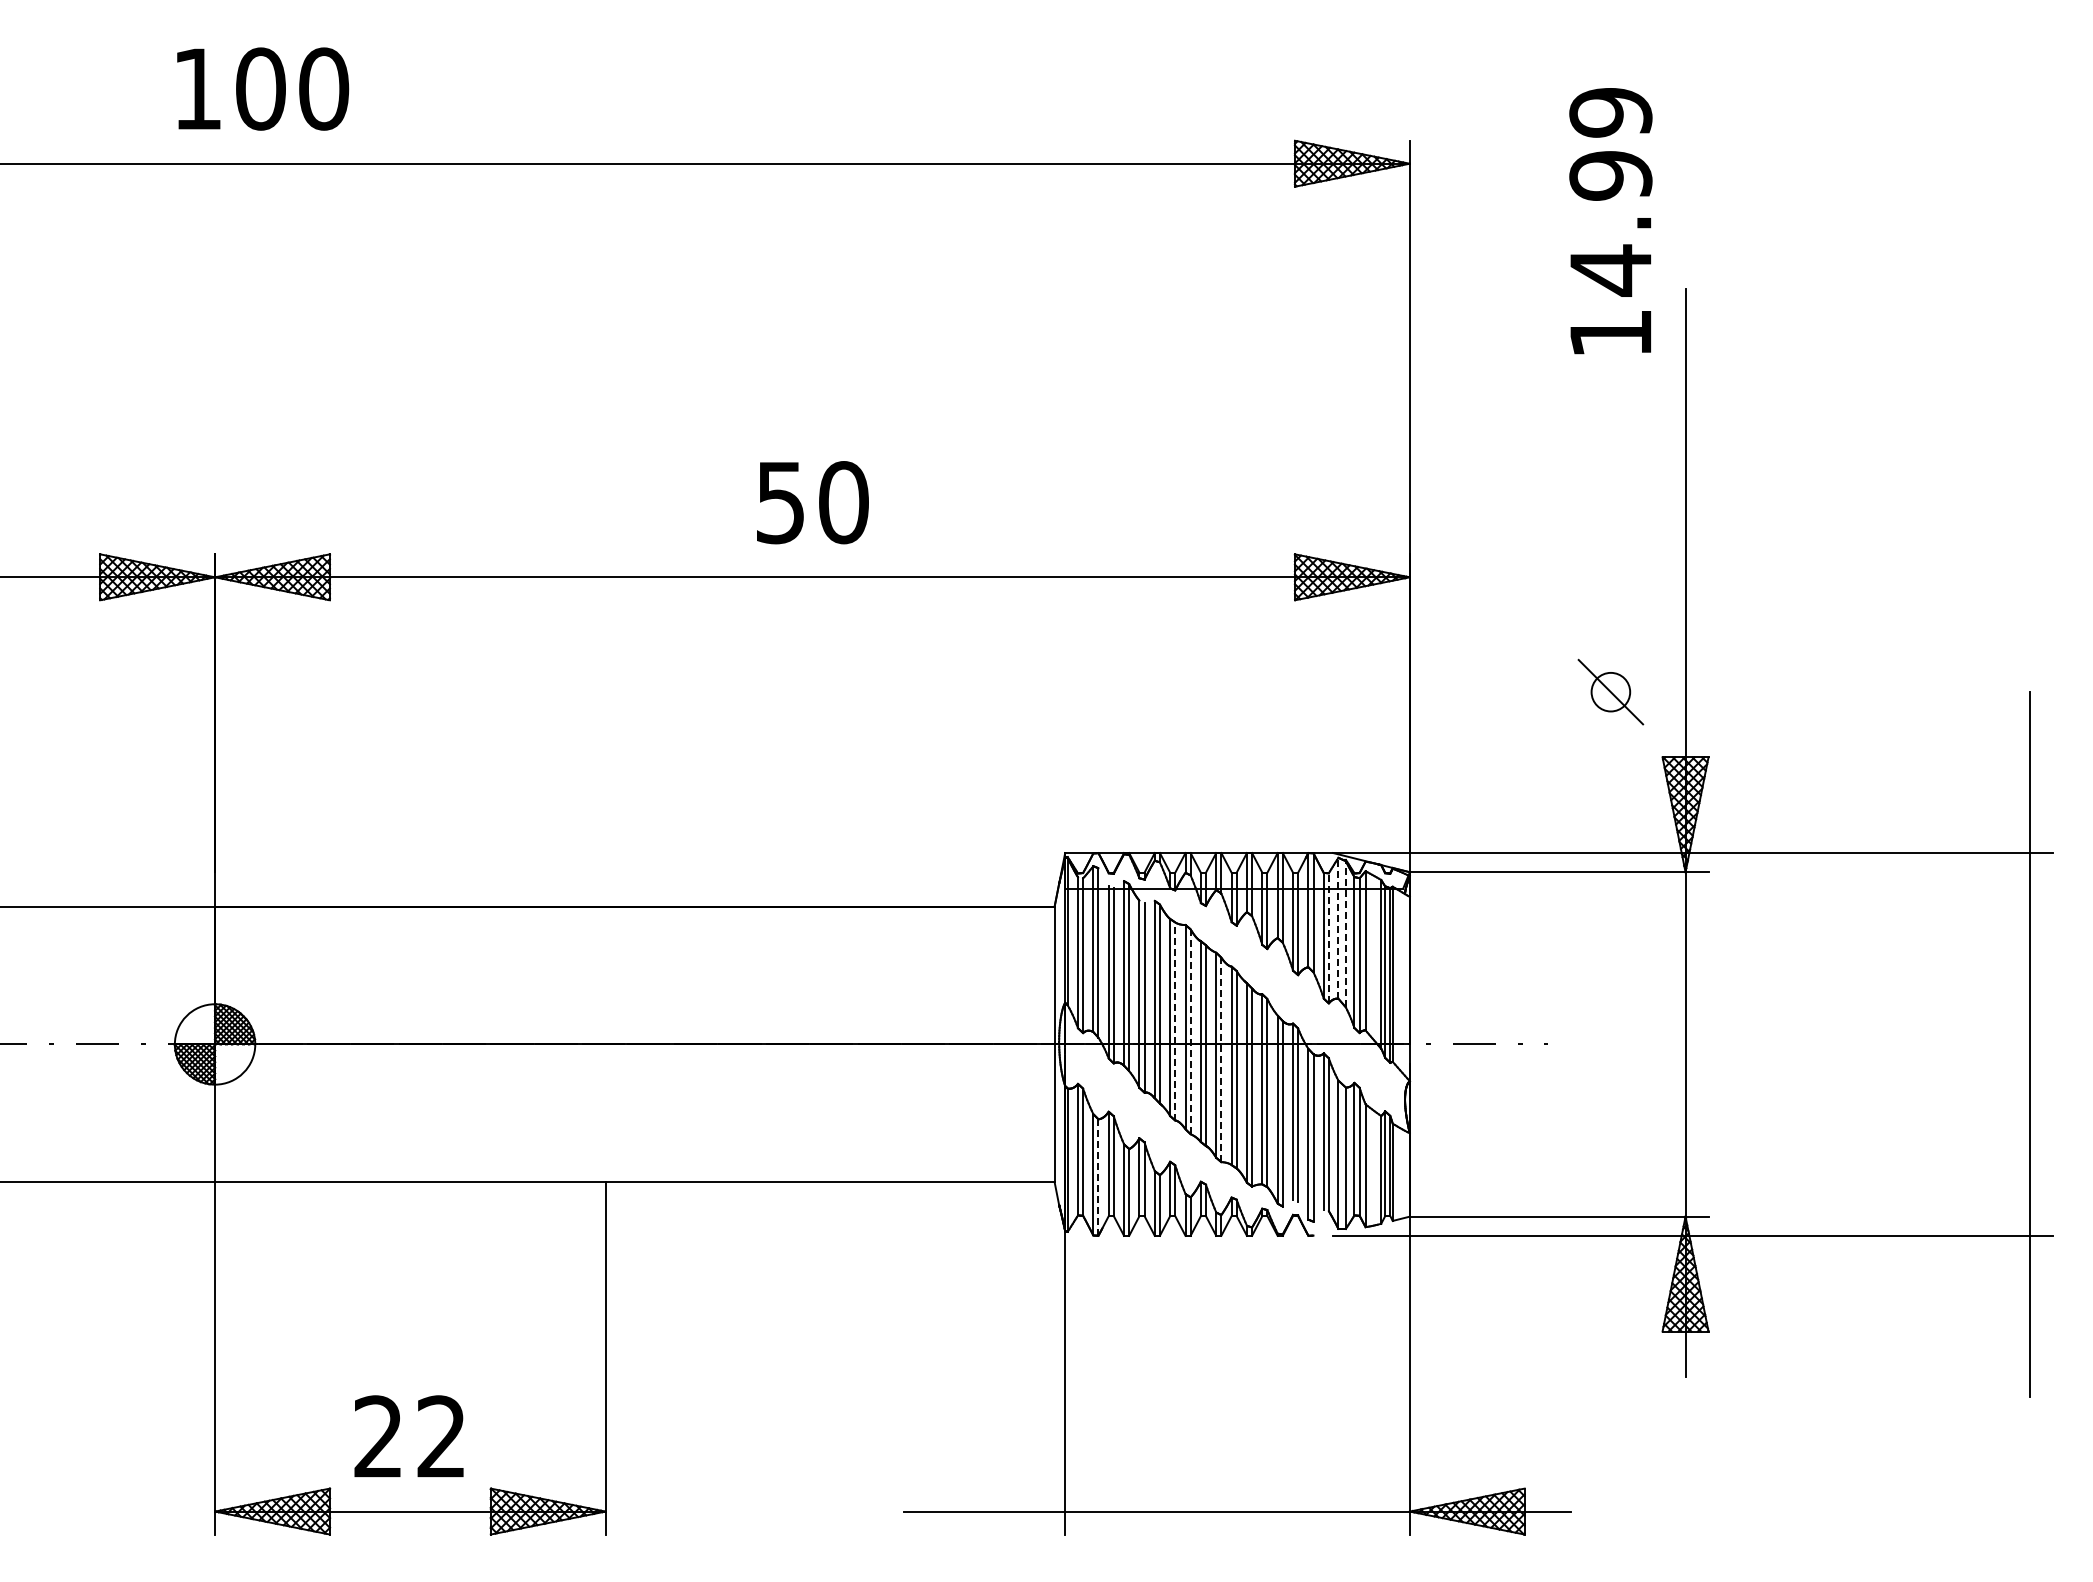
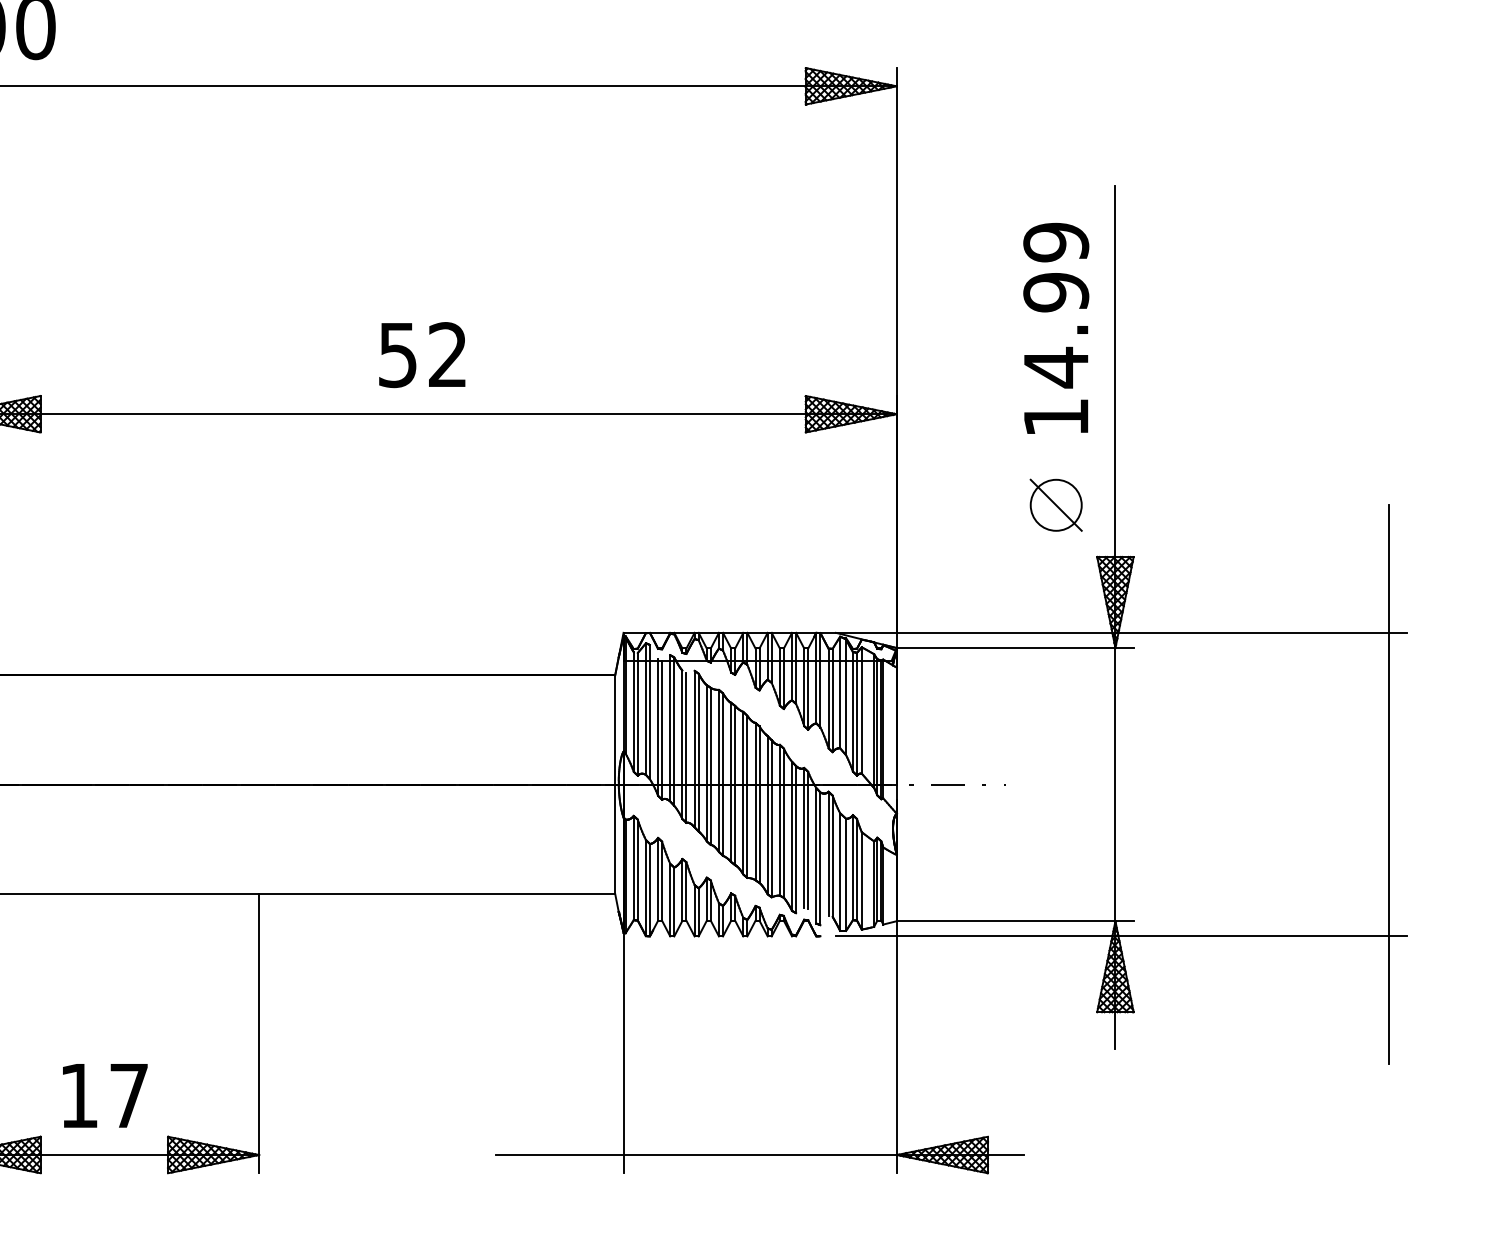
text: (1610, 221) -> (1055, 328), moved
text: (843, 502) -> (447, 354), 50 -> 52
circle: (1610, 692) -> (1055, 505), size x1.67
line: (1338, 927) -> (840, 691), dashed -> solid
line: (1345, 933) -> (845, 696), dashed -> solid
line: (1328, 937) -> (832, 699), dashed -> solid
line: (1175, 1021) -> (711, 766), dashed -> solid
line: (1190, 1031) -> (722, 774), dashed -> solid
line: (1221, 1059) -> (747, 796), dashed -> solid
line: (1098, 1177) -> (649, 890), dashed -> solid
text: (409, 1436) -> (103, 1095), 22 -> 17

